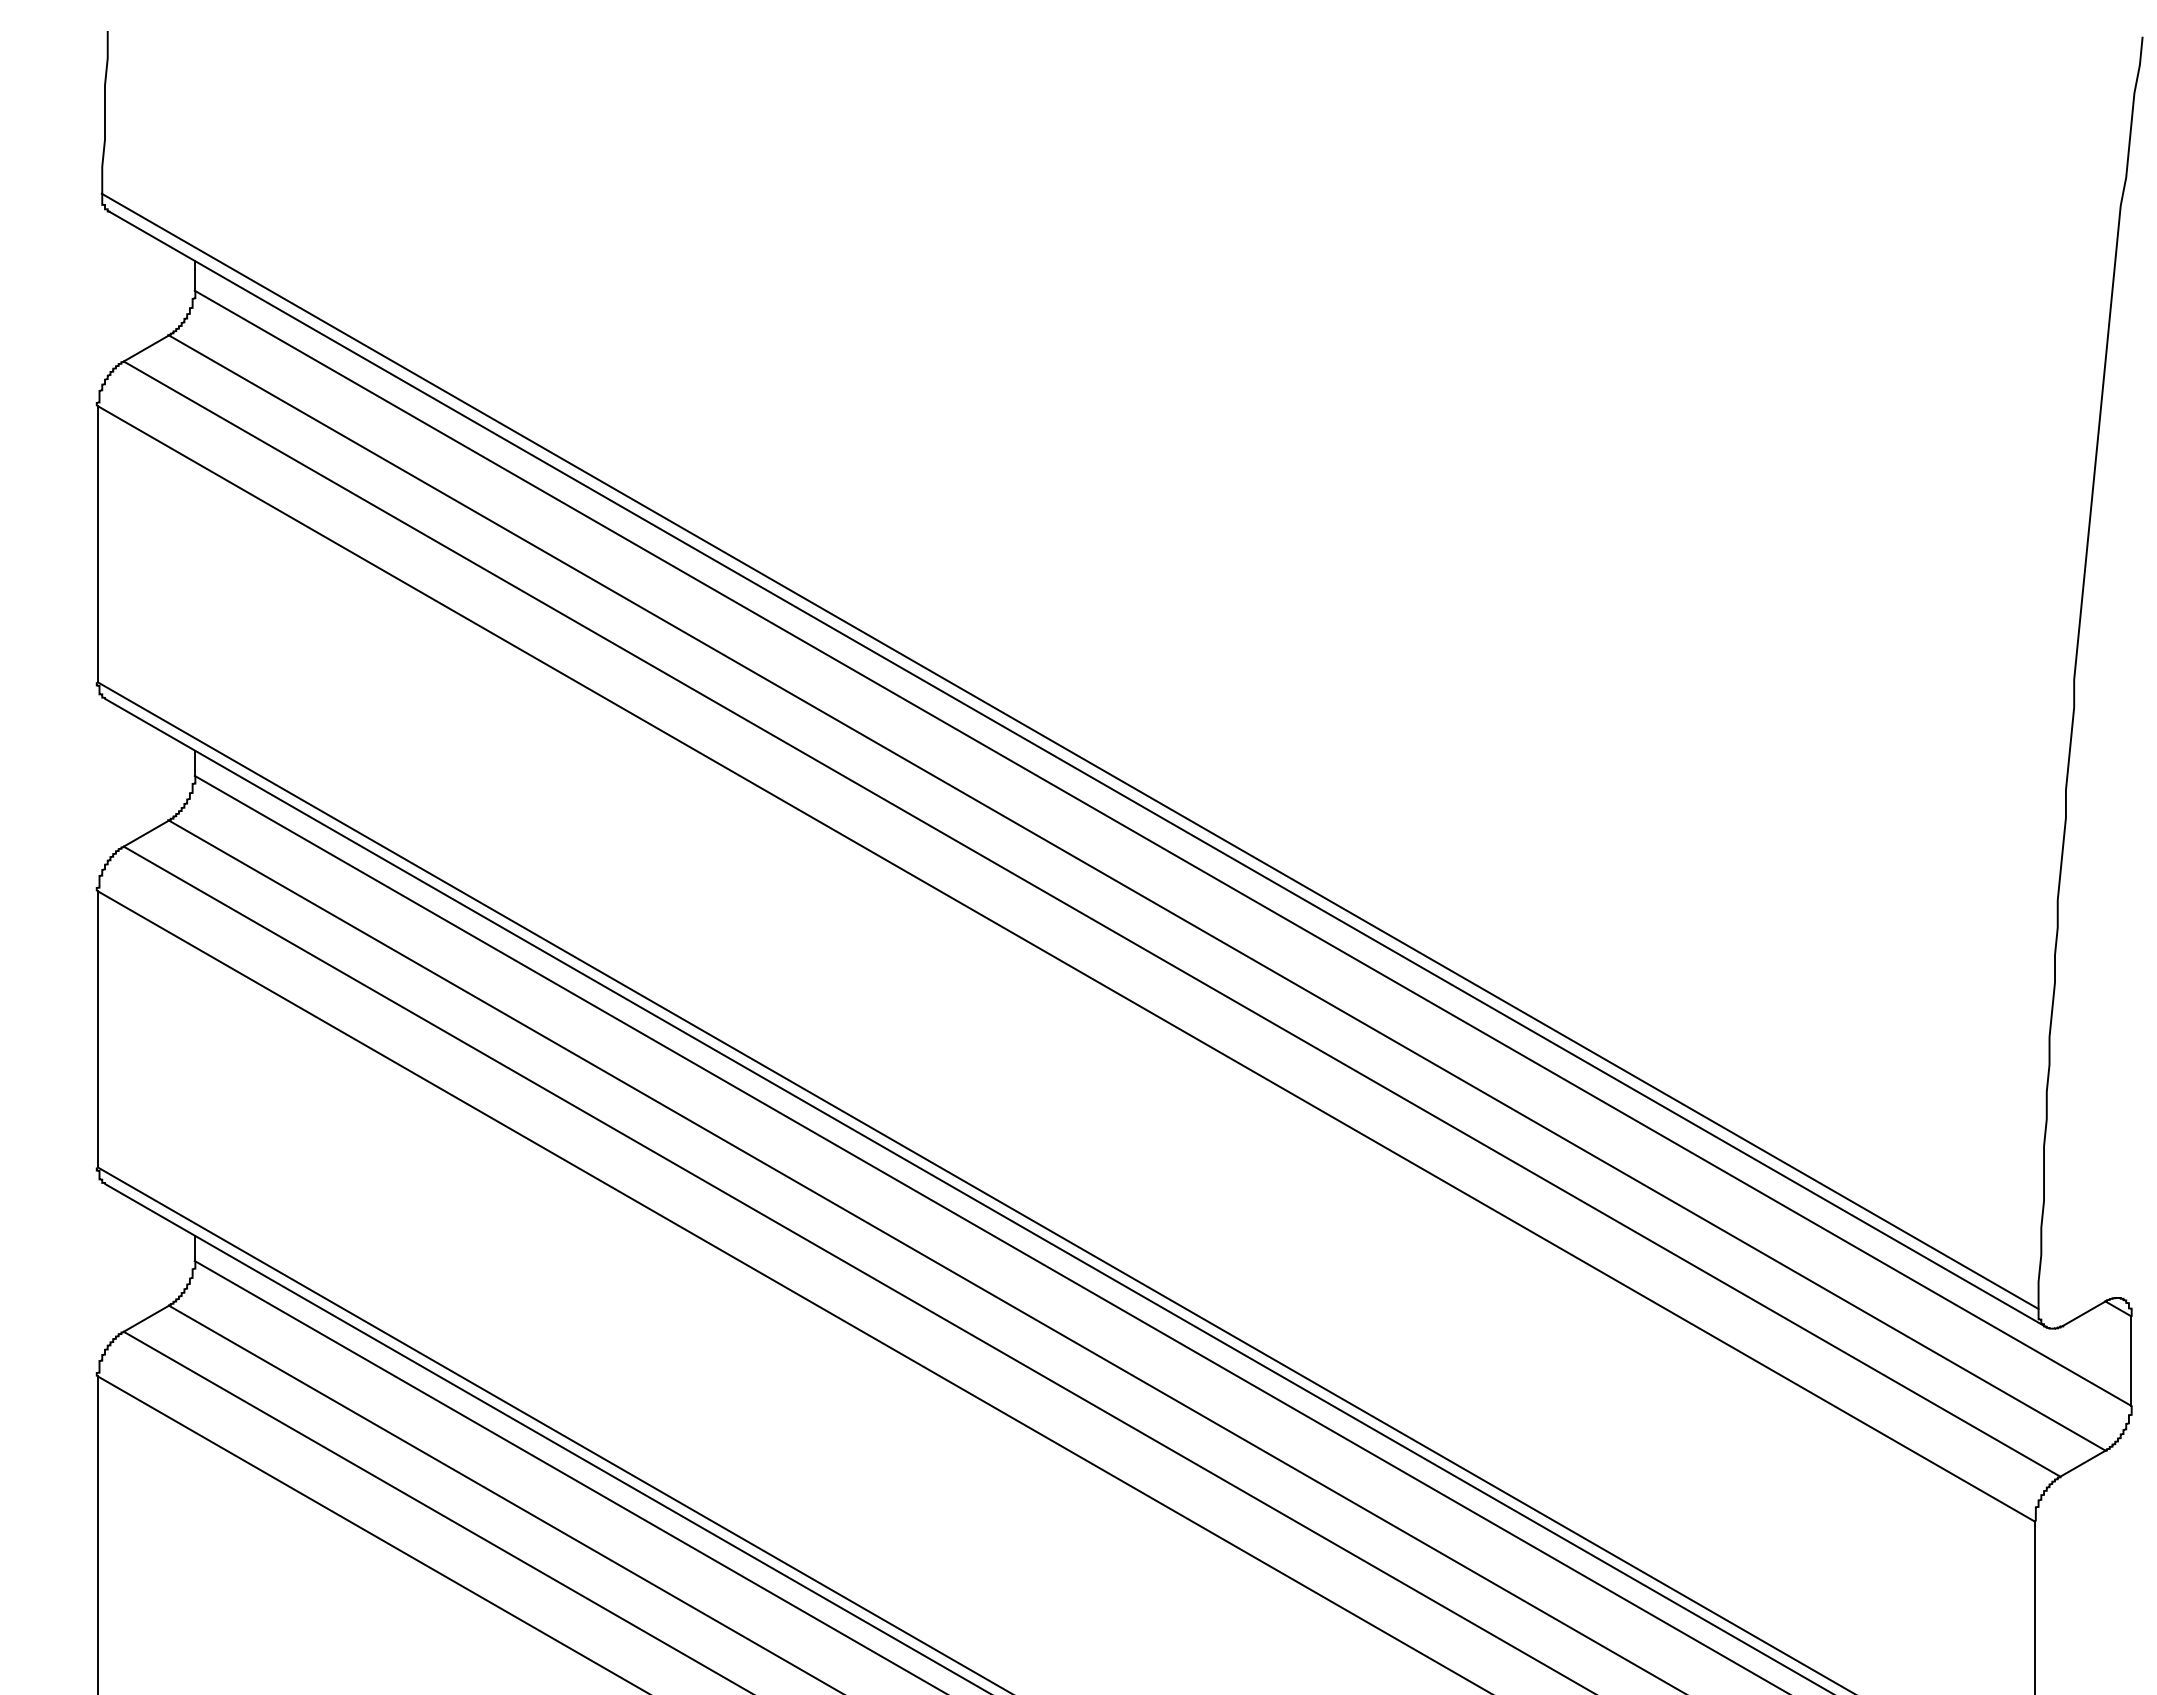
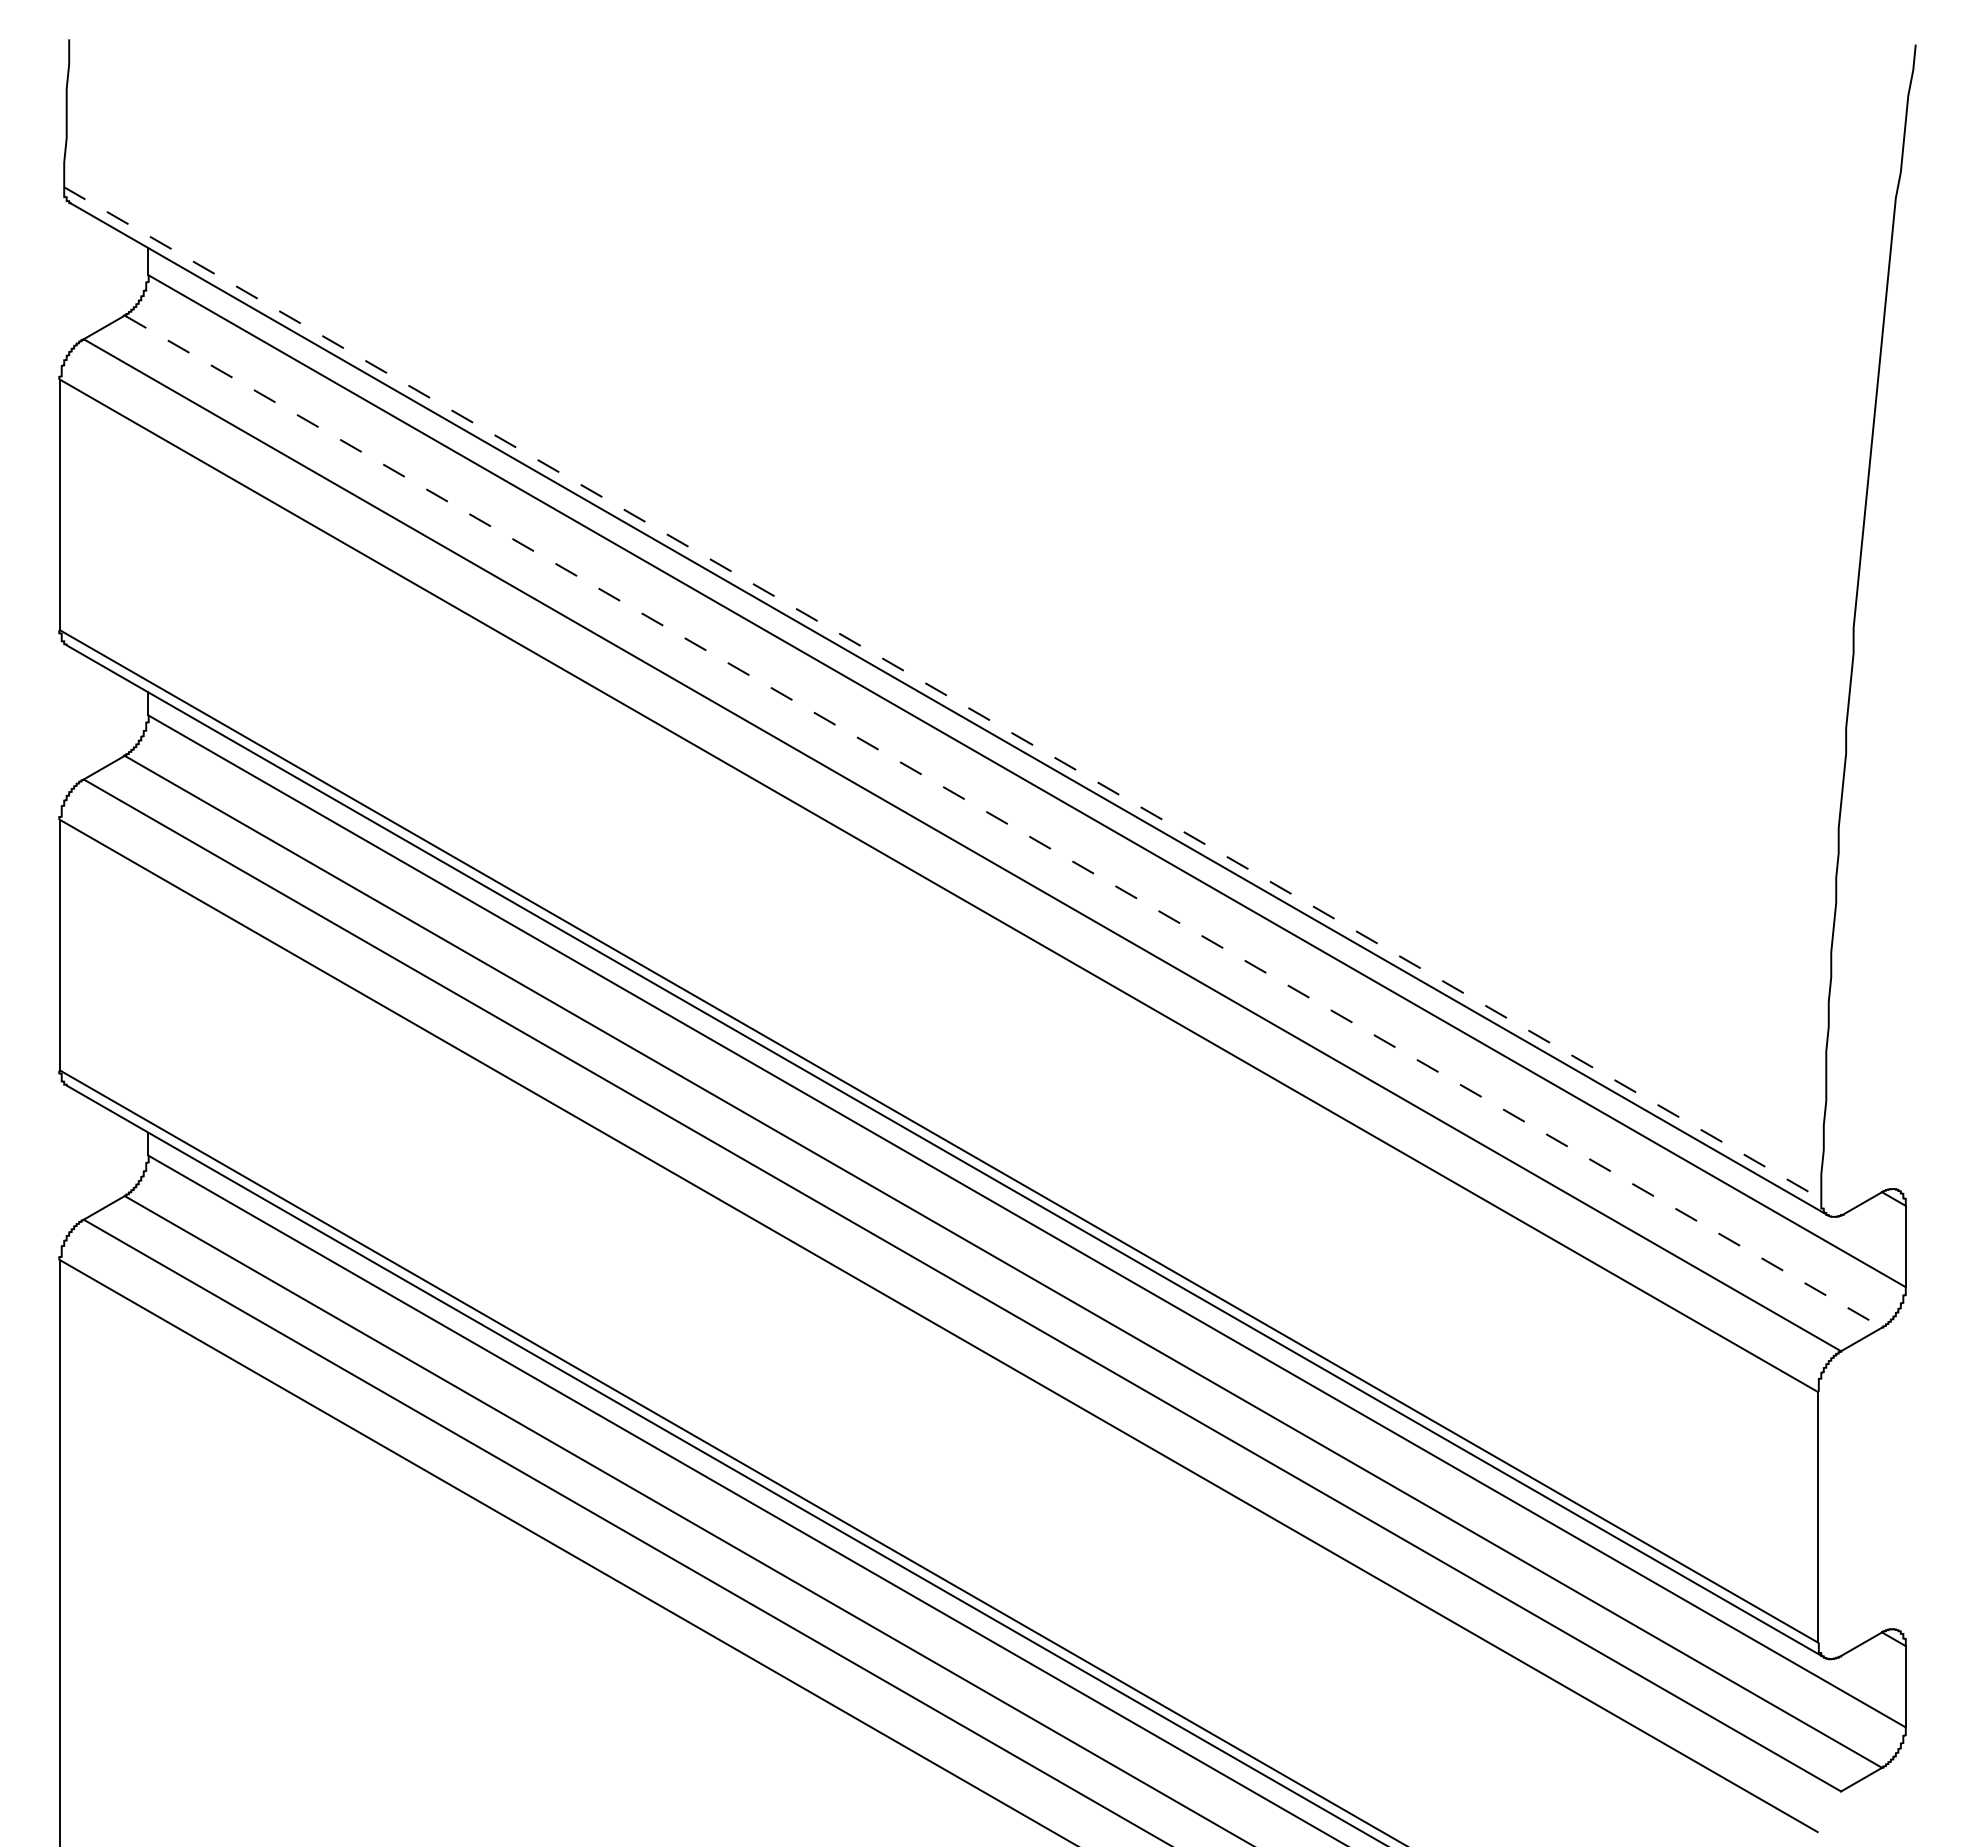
line: (1070, 751) -> (942, 693), solid -> dashed
line: (1137, 892) -> (1003, 821), solid -> dashed

